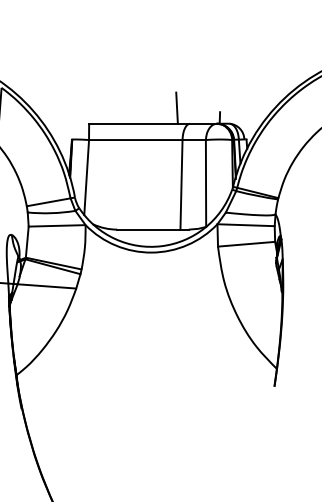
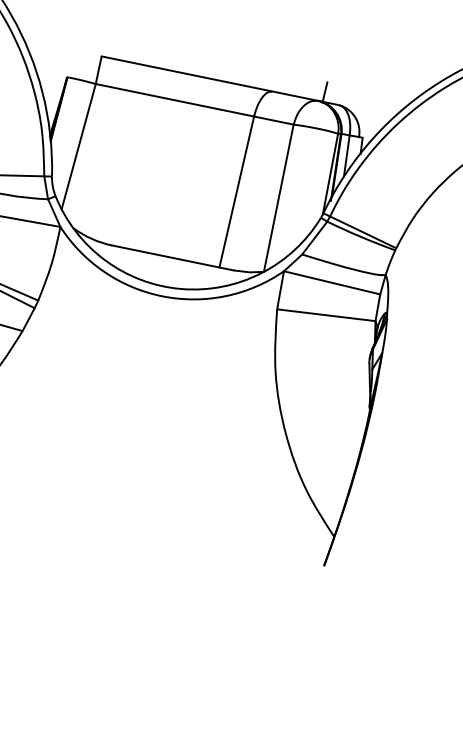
line: (176, 107) -> (255, 59), removed

